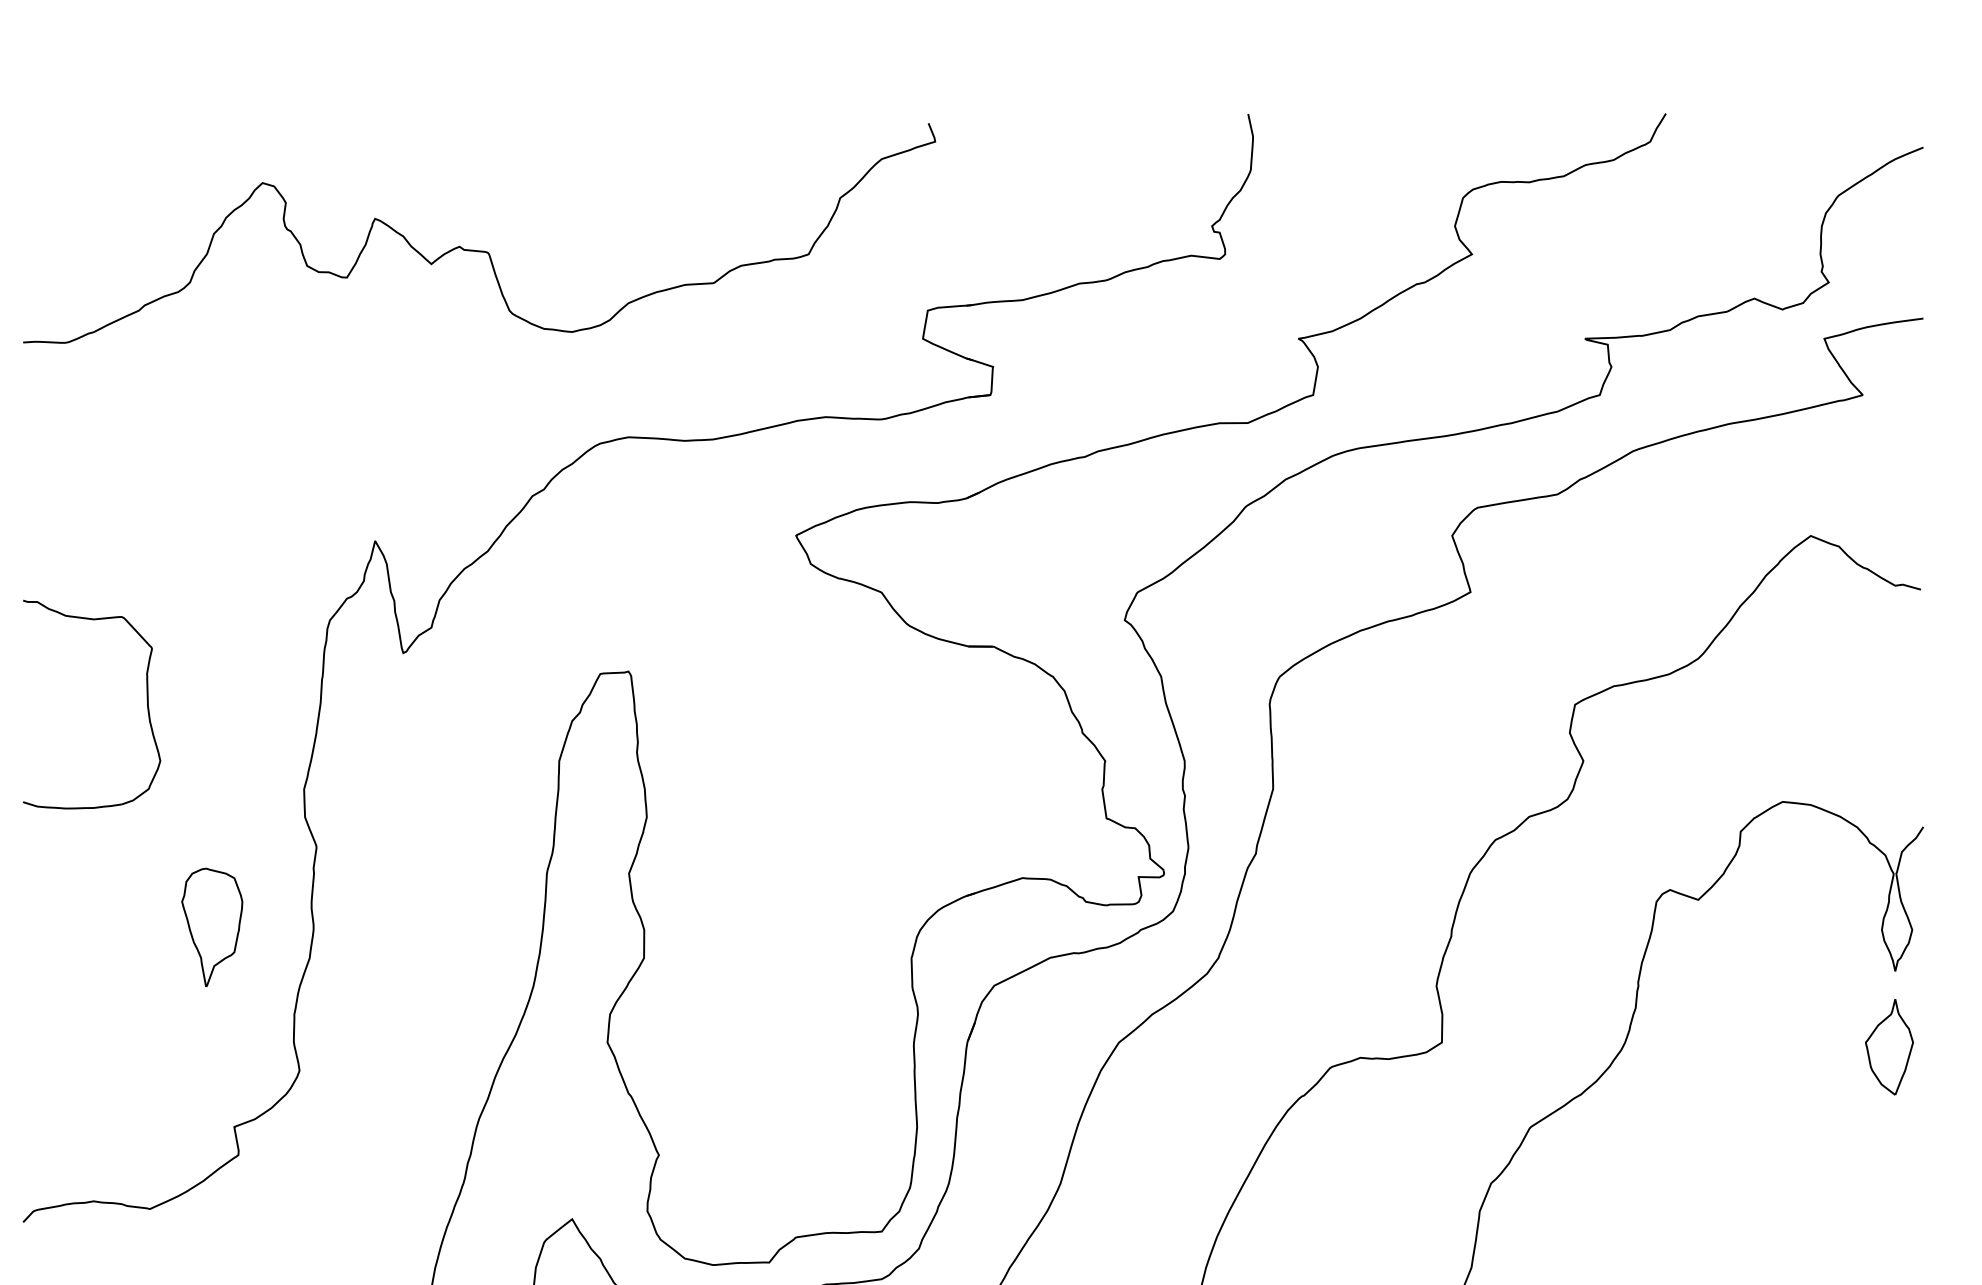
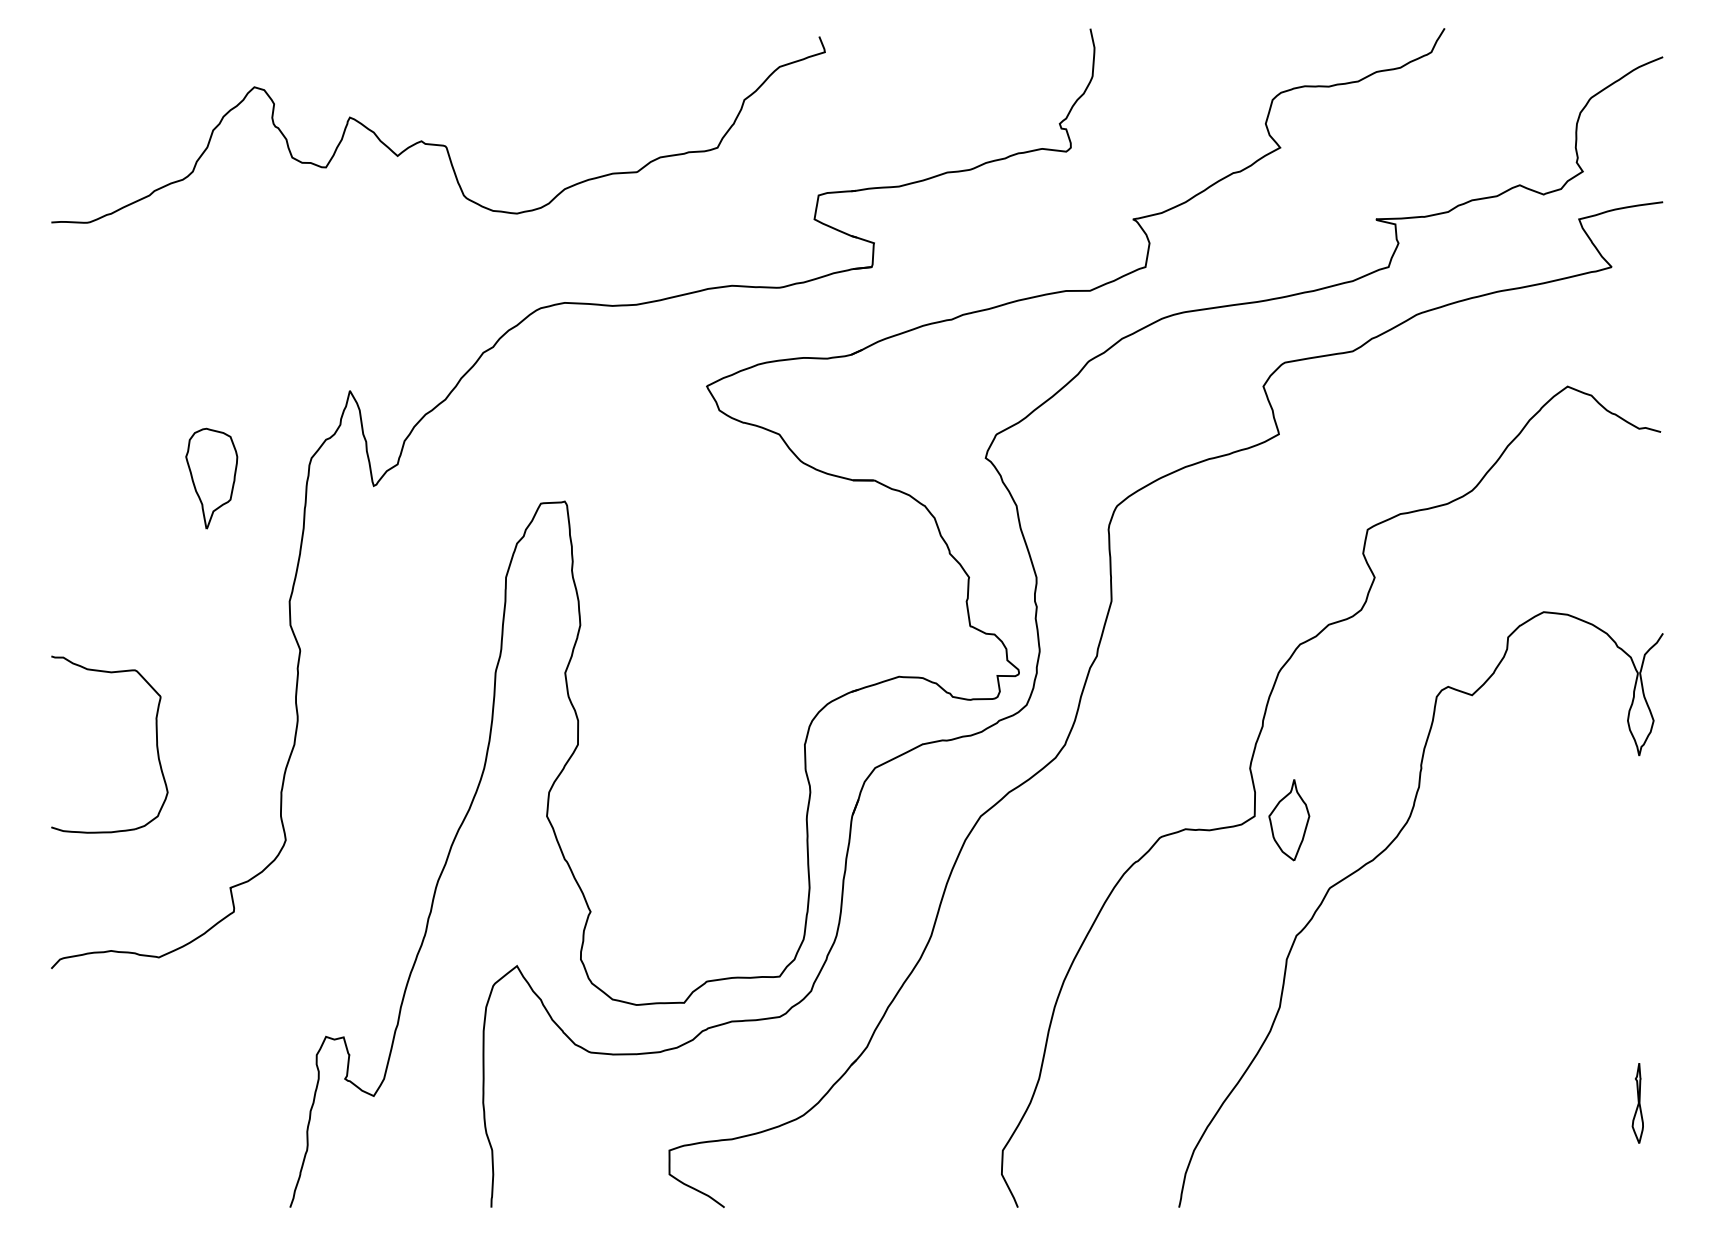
part: (147, 704) -> (156, 744), moved
part: (211, 927) -> (211, 478), moved
part: (1889, 1047) -> (1289, 820), moved

